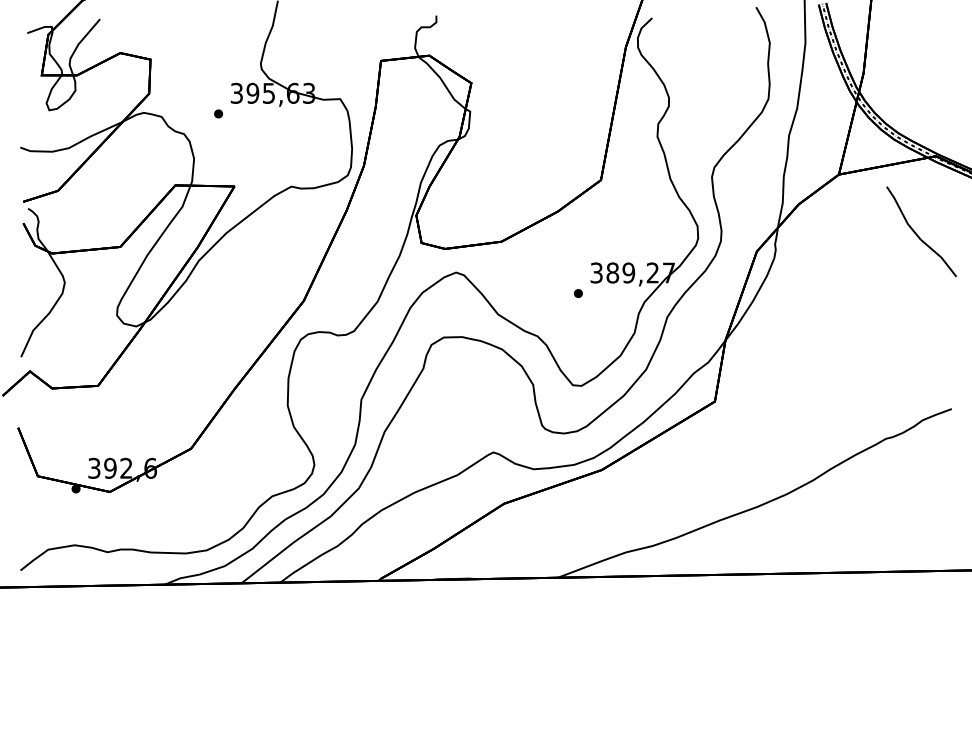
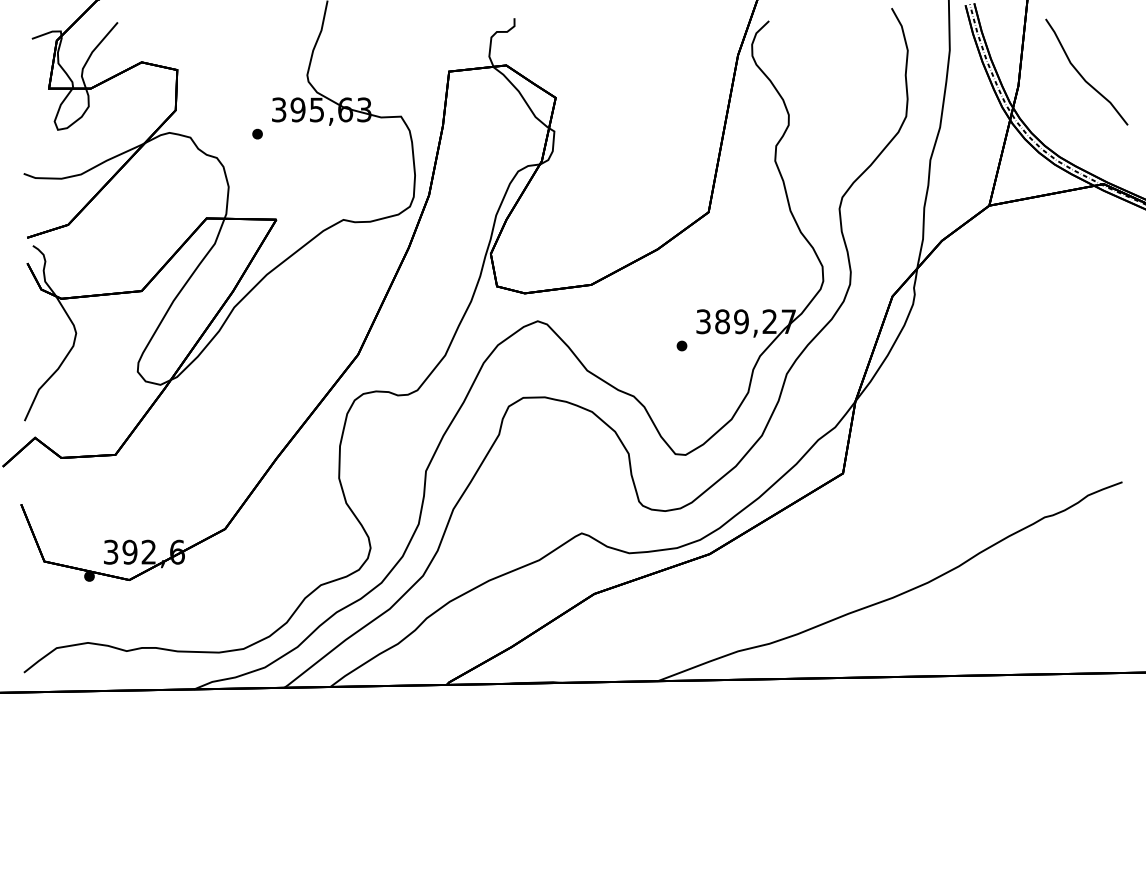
curve: (917, 234) -> (1082, 75), moved

